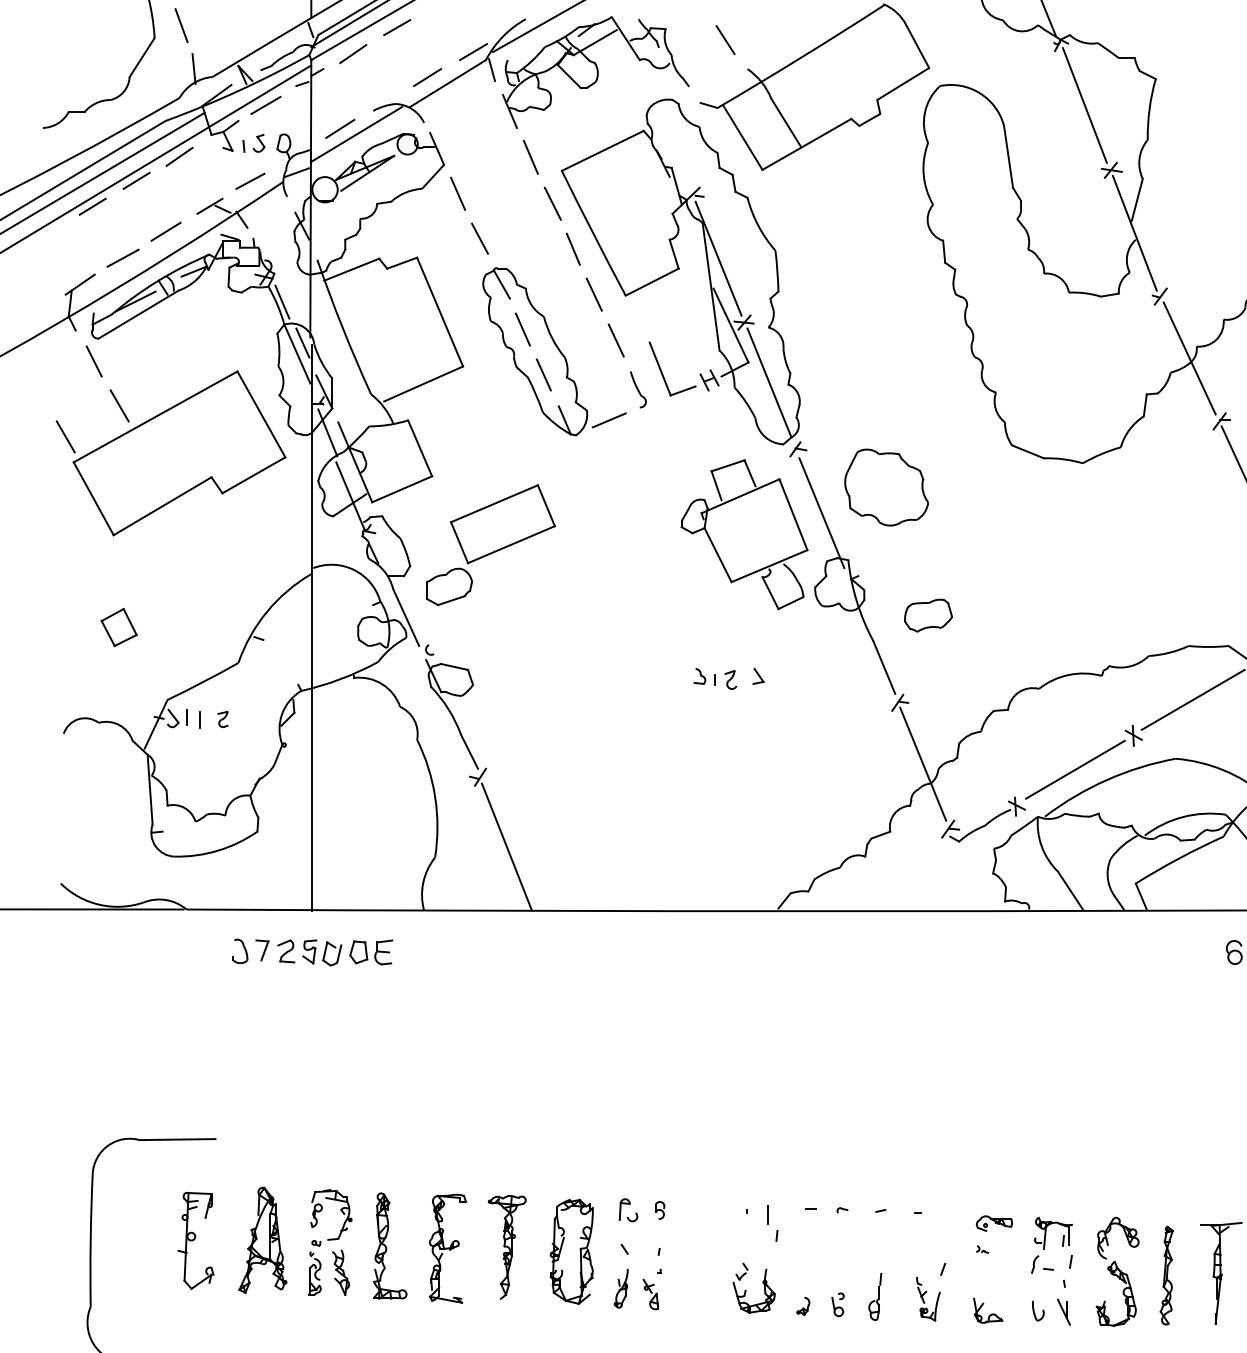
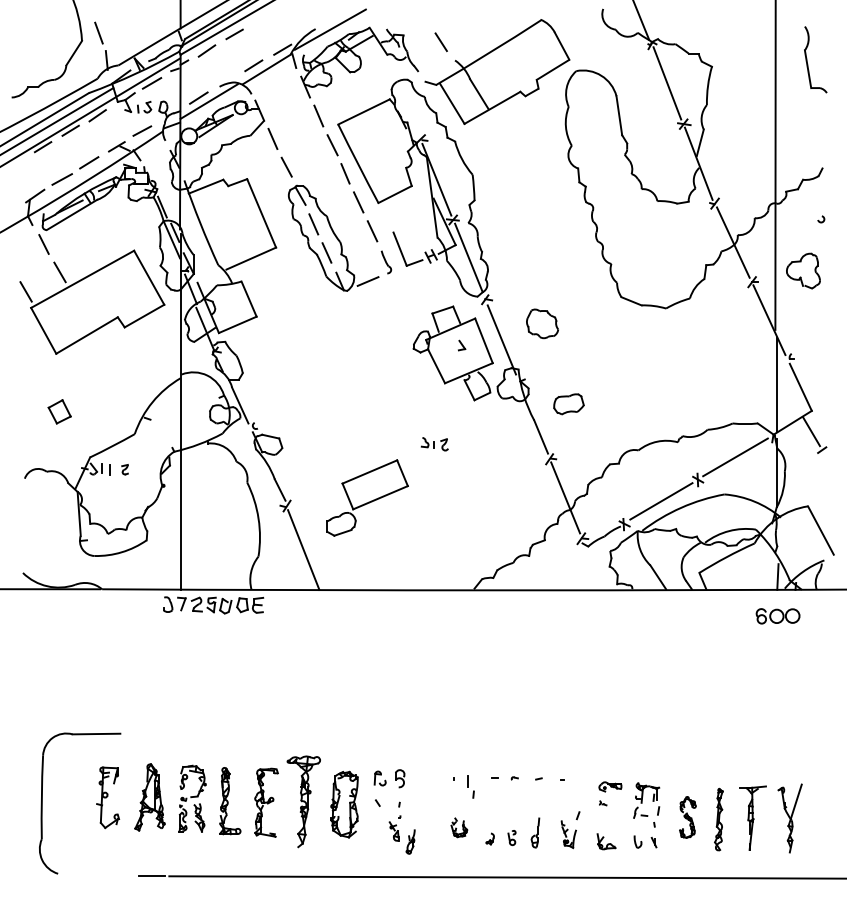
part: (886, 487) -> (542, 323), size x0.6
part: (490, 544) -> (367, 497), moved
part: (759, 676) -> (462, 345), moved
part: (312, 952) -> (213, 605), moved
part: (659, 1210) -> (399, 778), size x1.6
part: (506, 1246) -> (303, 801), size x1.4
part: (1116, 1272) -> (687, 817), size x0.6
part: (621, 1288) -> (410, 841), moved
part: (754, 1288) -> (459, 827), size x0.6
part: (1062, 1311) -> (653, 842), size x0.6

